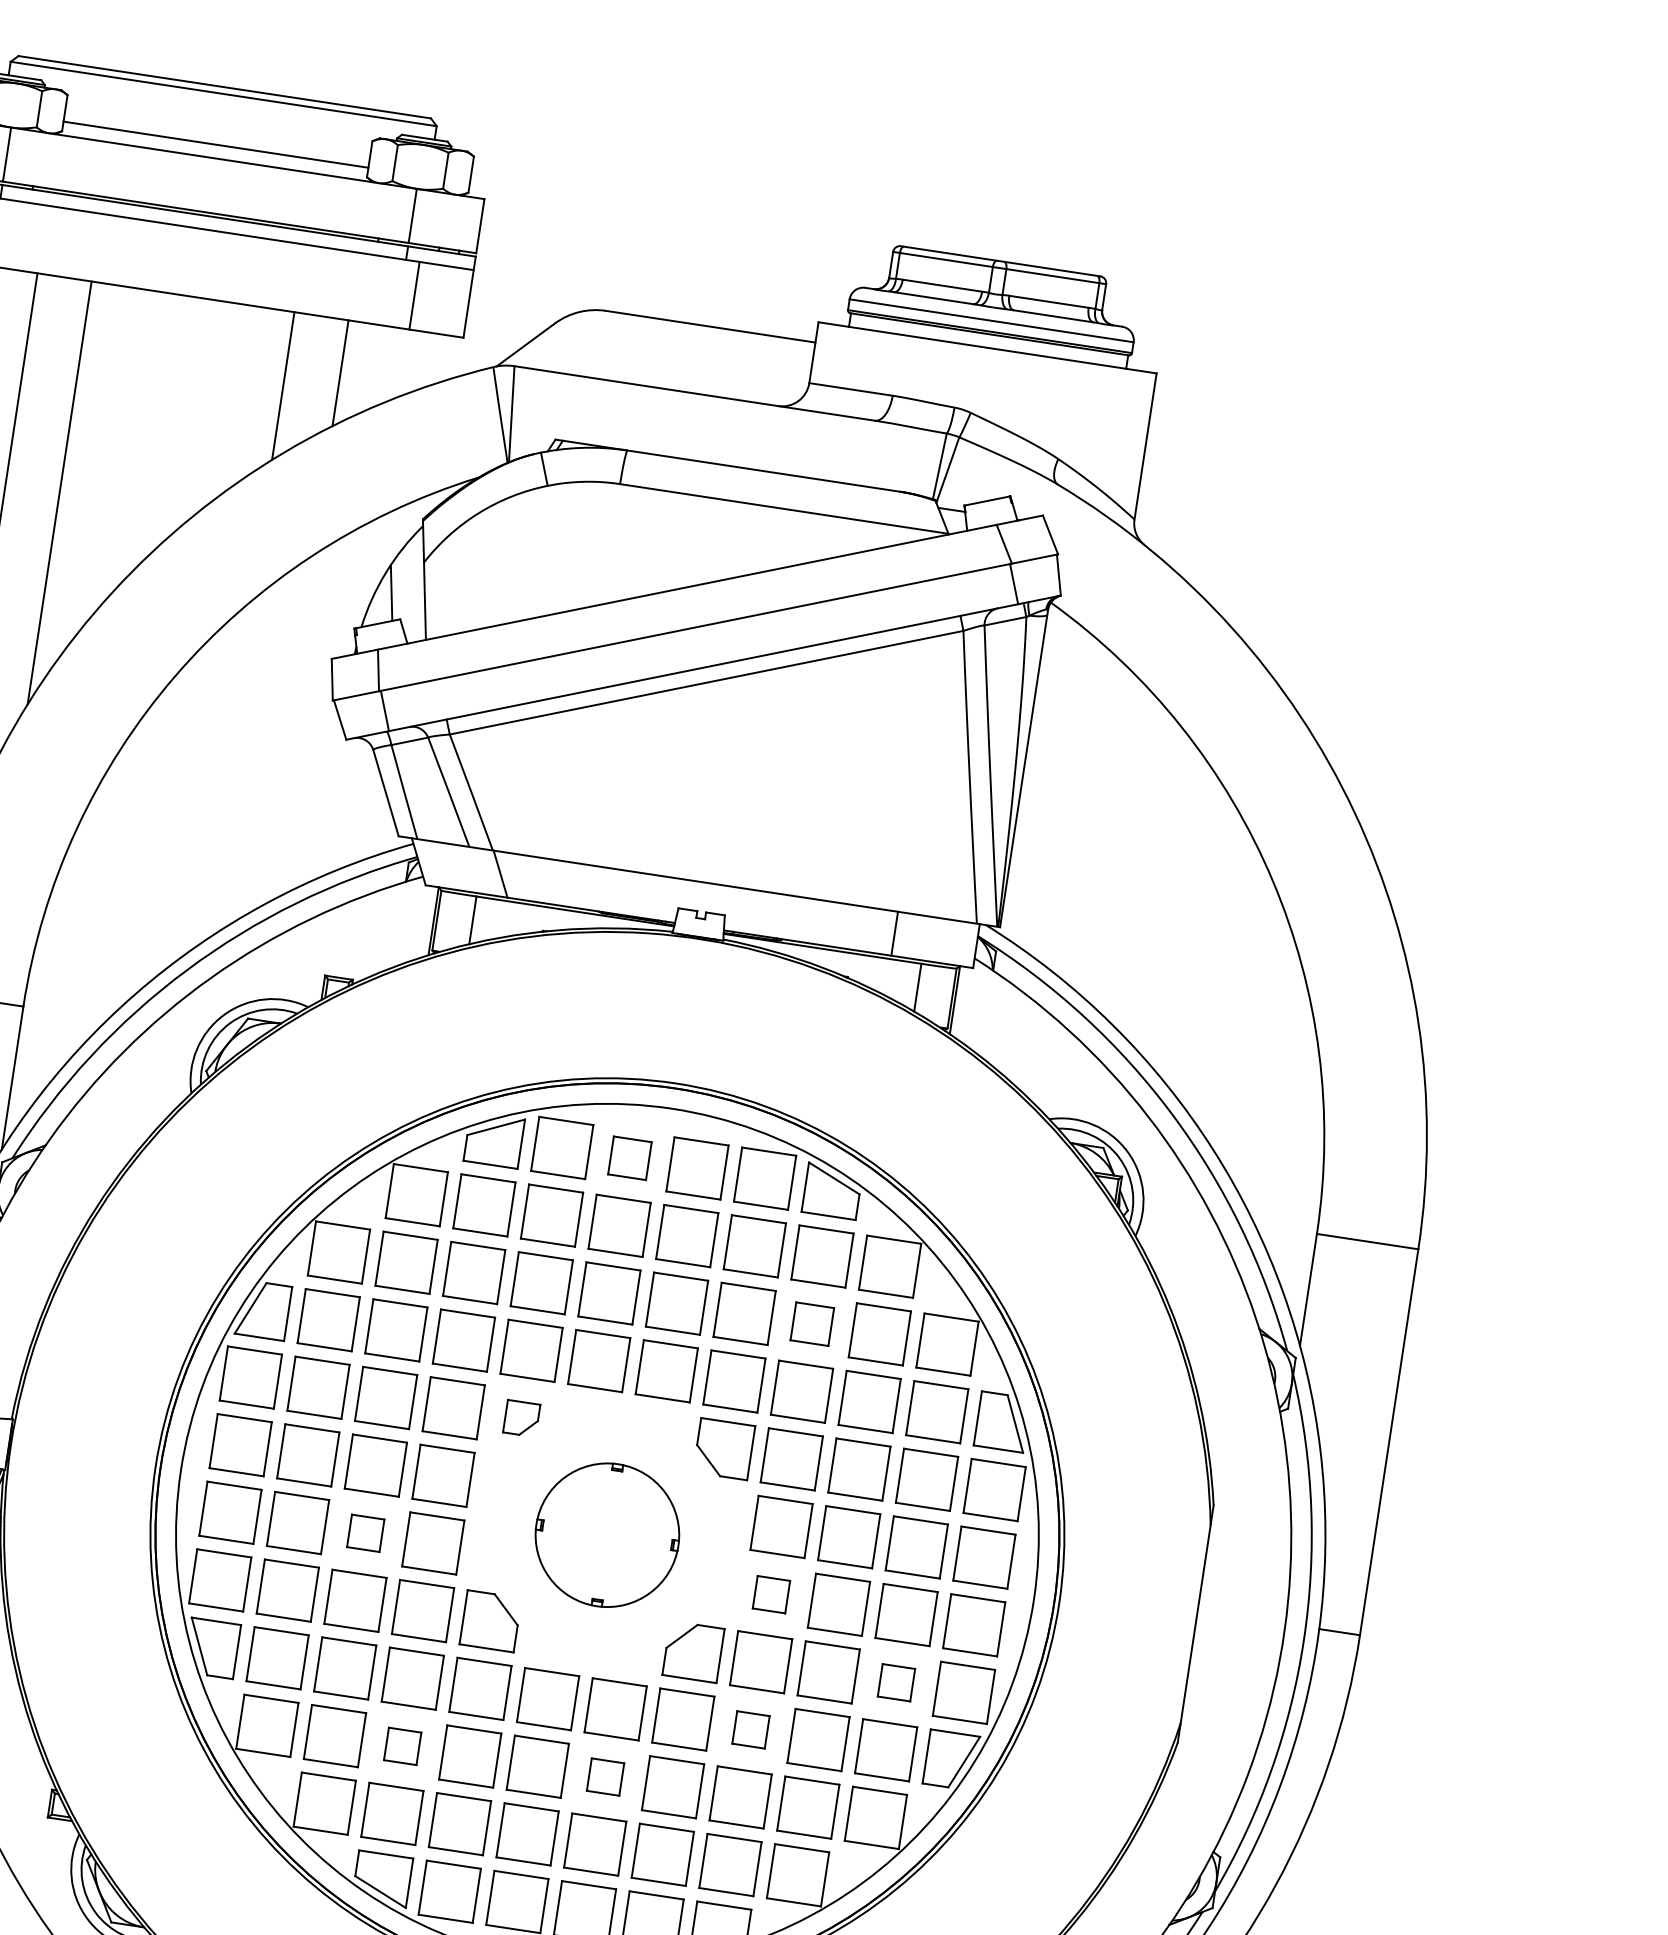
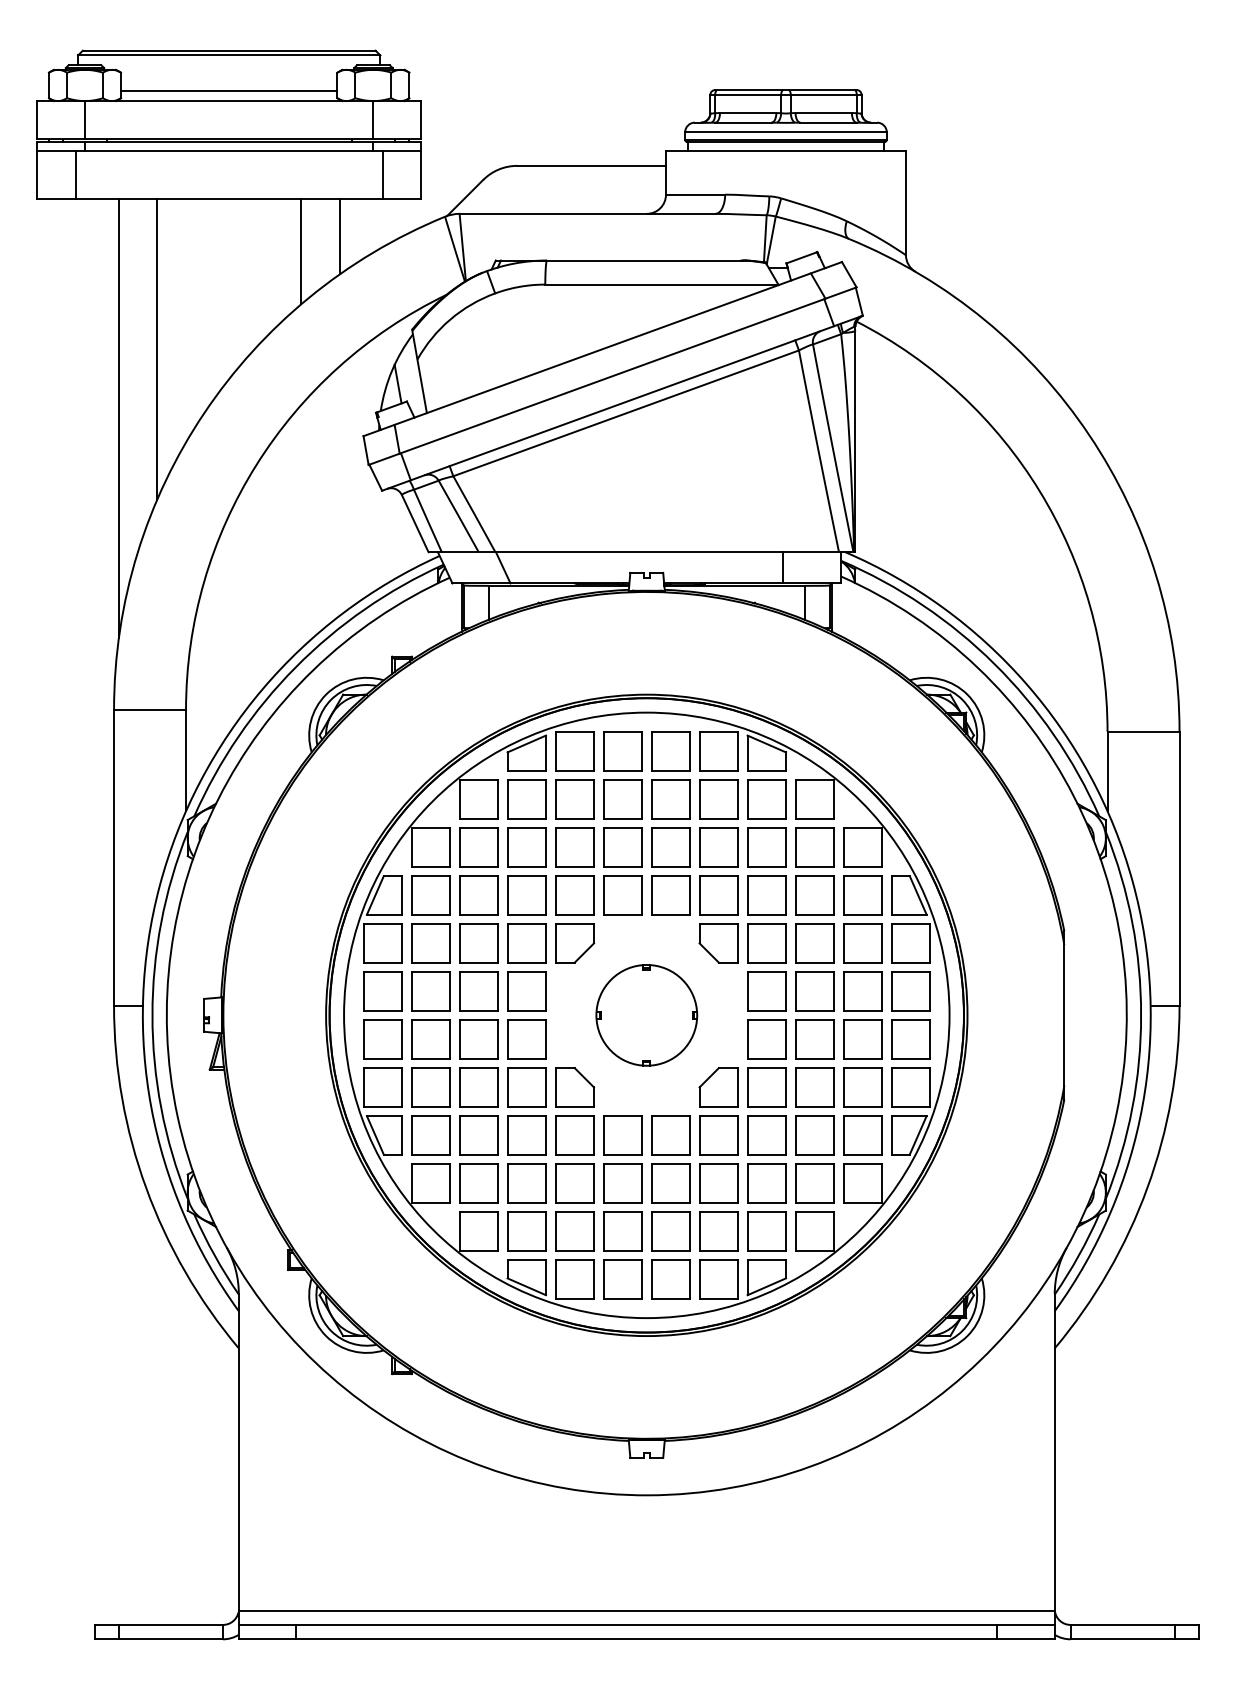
part: (629, 1158) -> (622, 751), size x1.43
part: (811, 1324) -> (766, 847), size x1.43
part: (522, 1418) -> (575, 943), size x1.67
part: (365, 1533) -> (478, 1039), size x1.67
part: (770, 1594) -> (766, 1039), size x1.67
part: (895, 1682) -> (862, 1087), size x1.67
part: (750, 1729) -> (766, 1135), size x1.67
part: (402, 1746) -> (526, 1183), size x1.67
part: (605, 1777) -> (670, 1183), size x1.67

